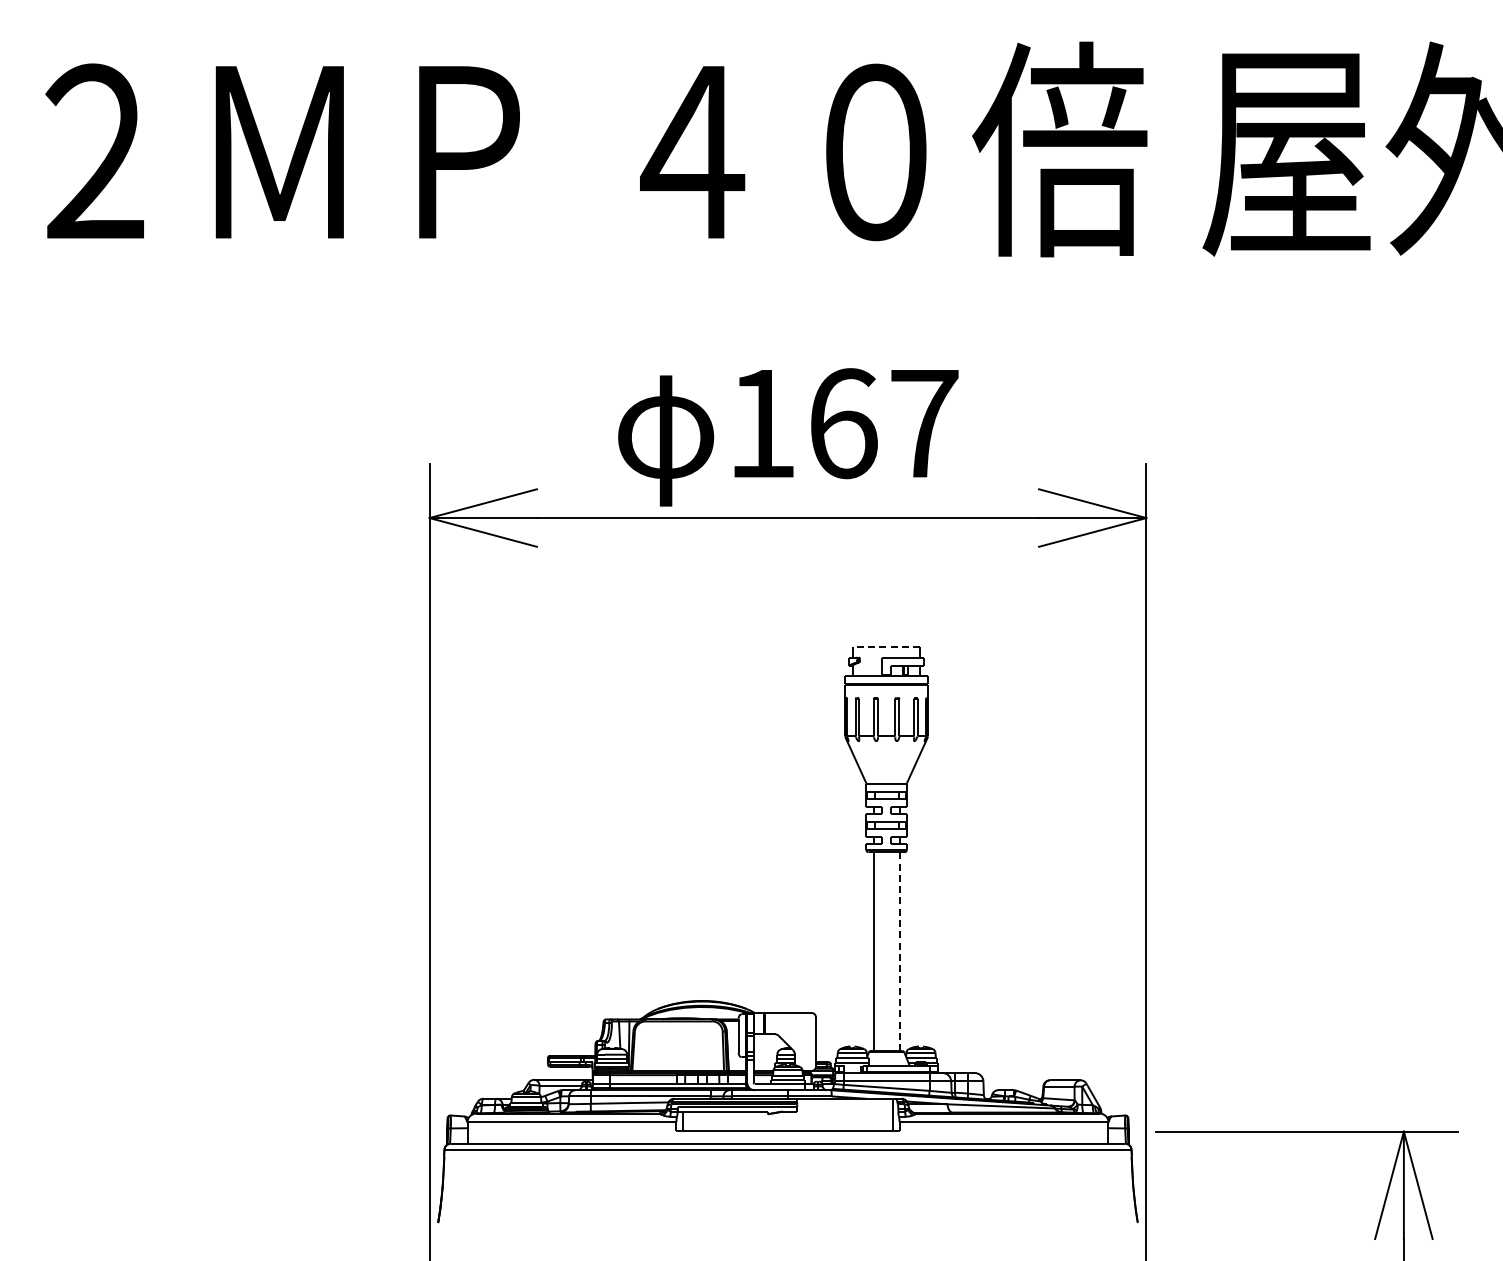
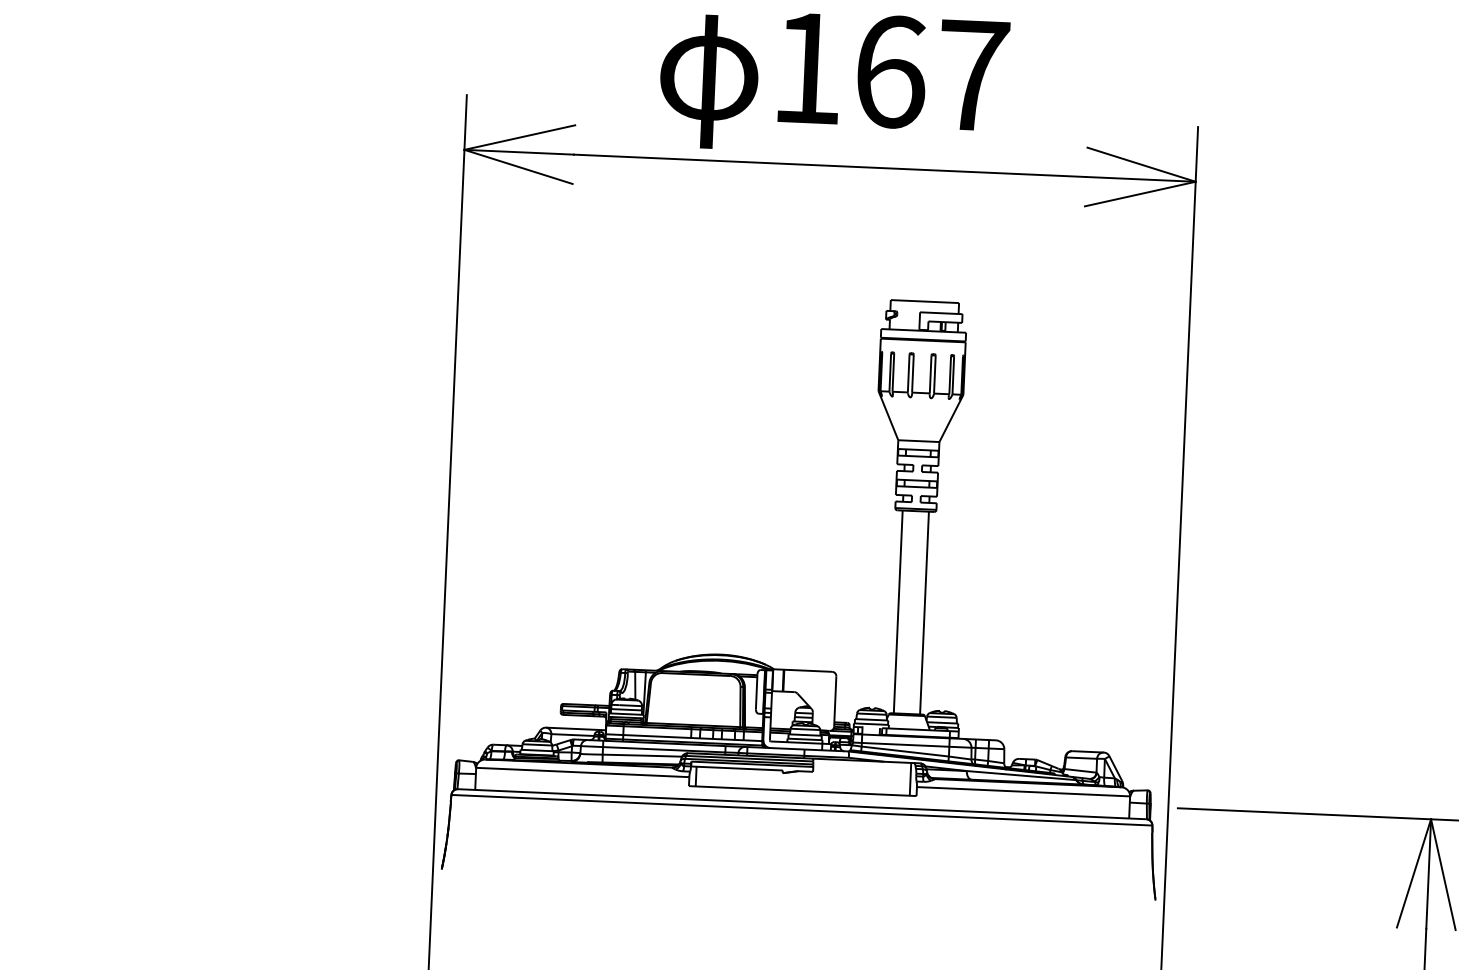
line: (886, 646) -> (924, 301), dashed -> solid
line: (899, 952) -> (924, 614), dashed -> solid

